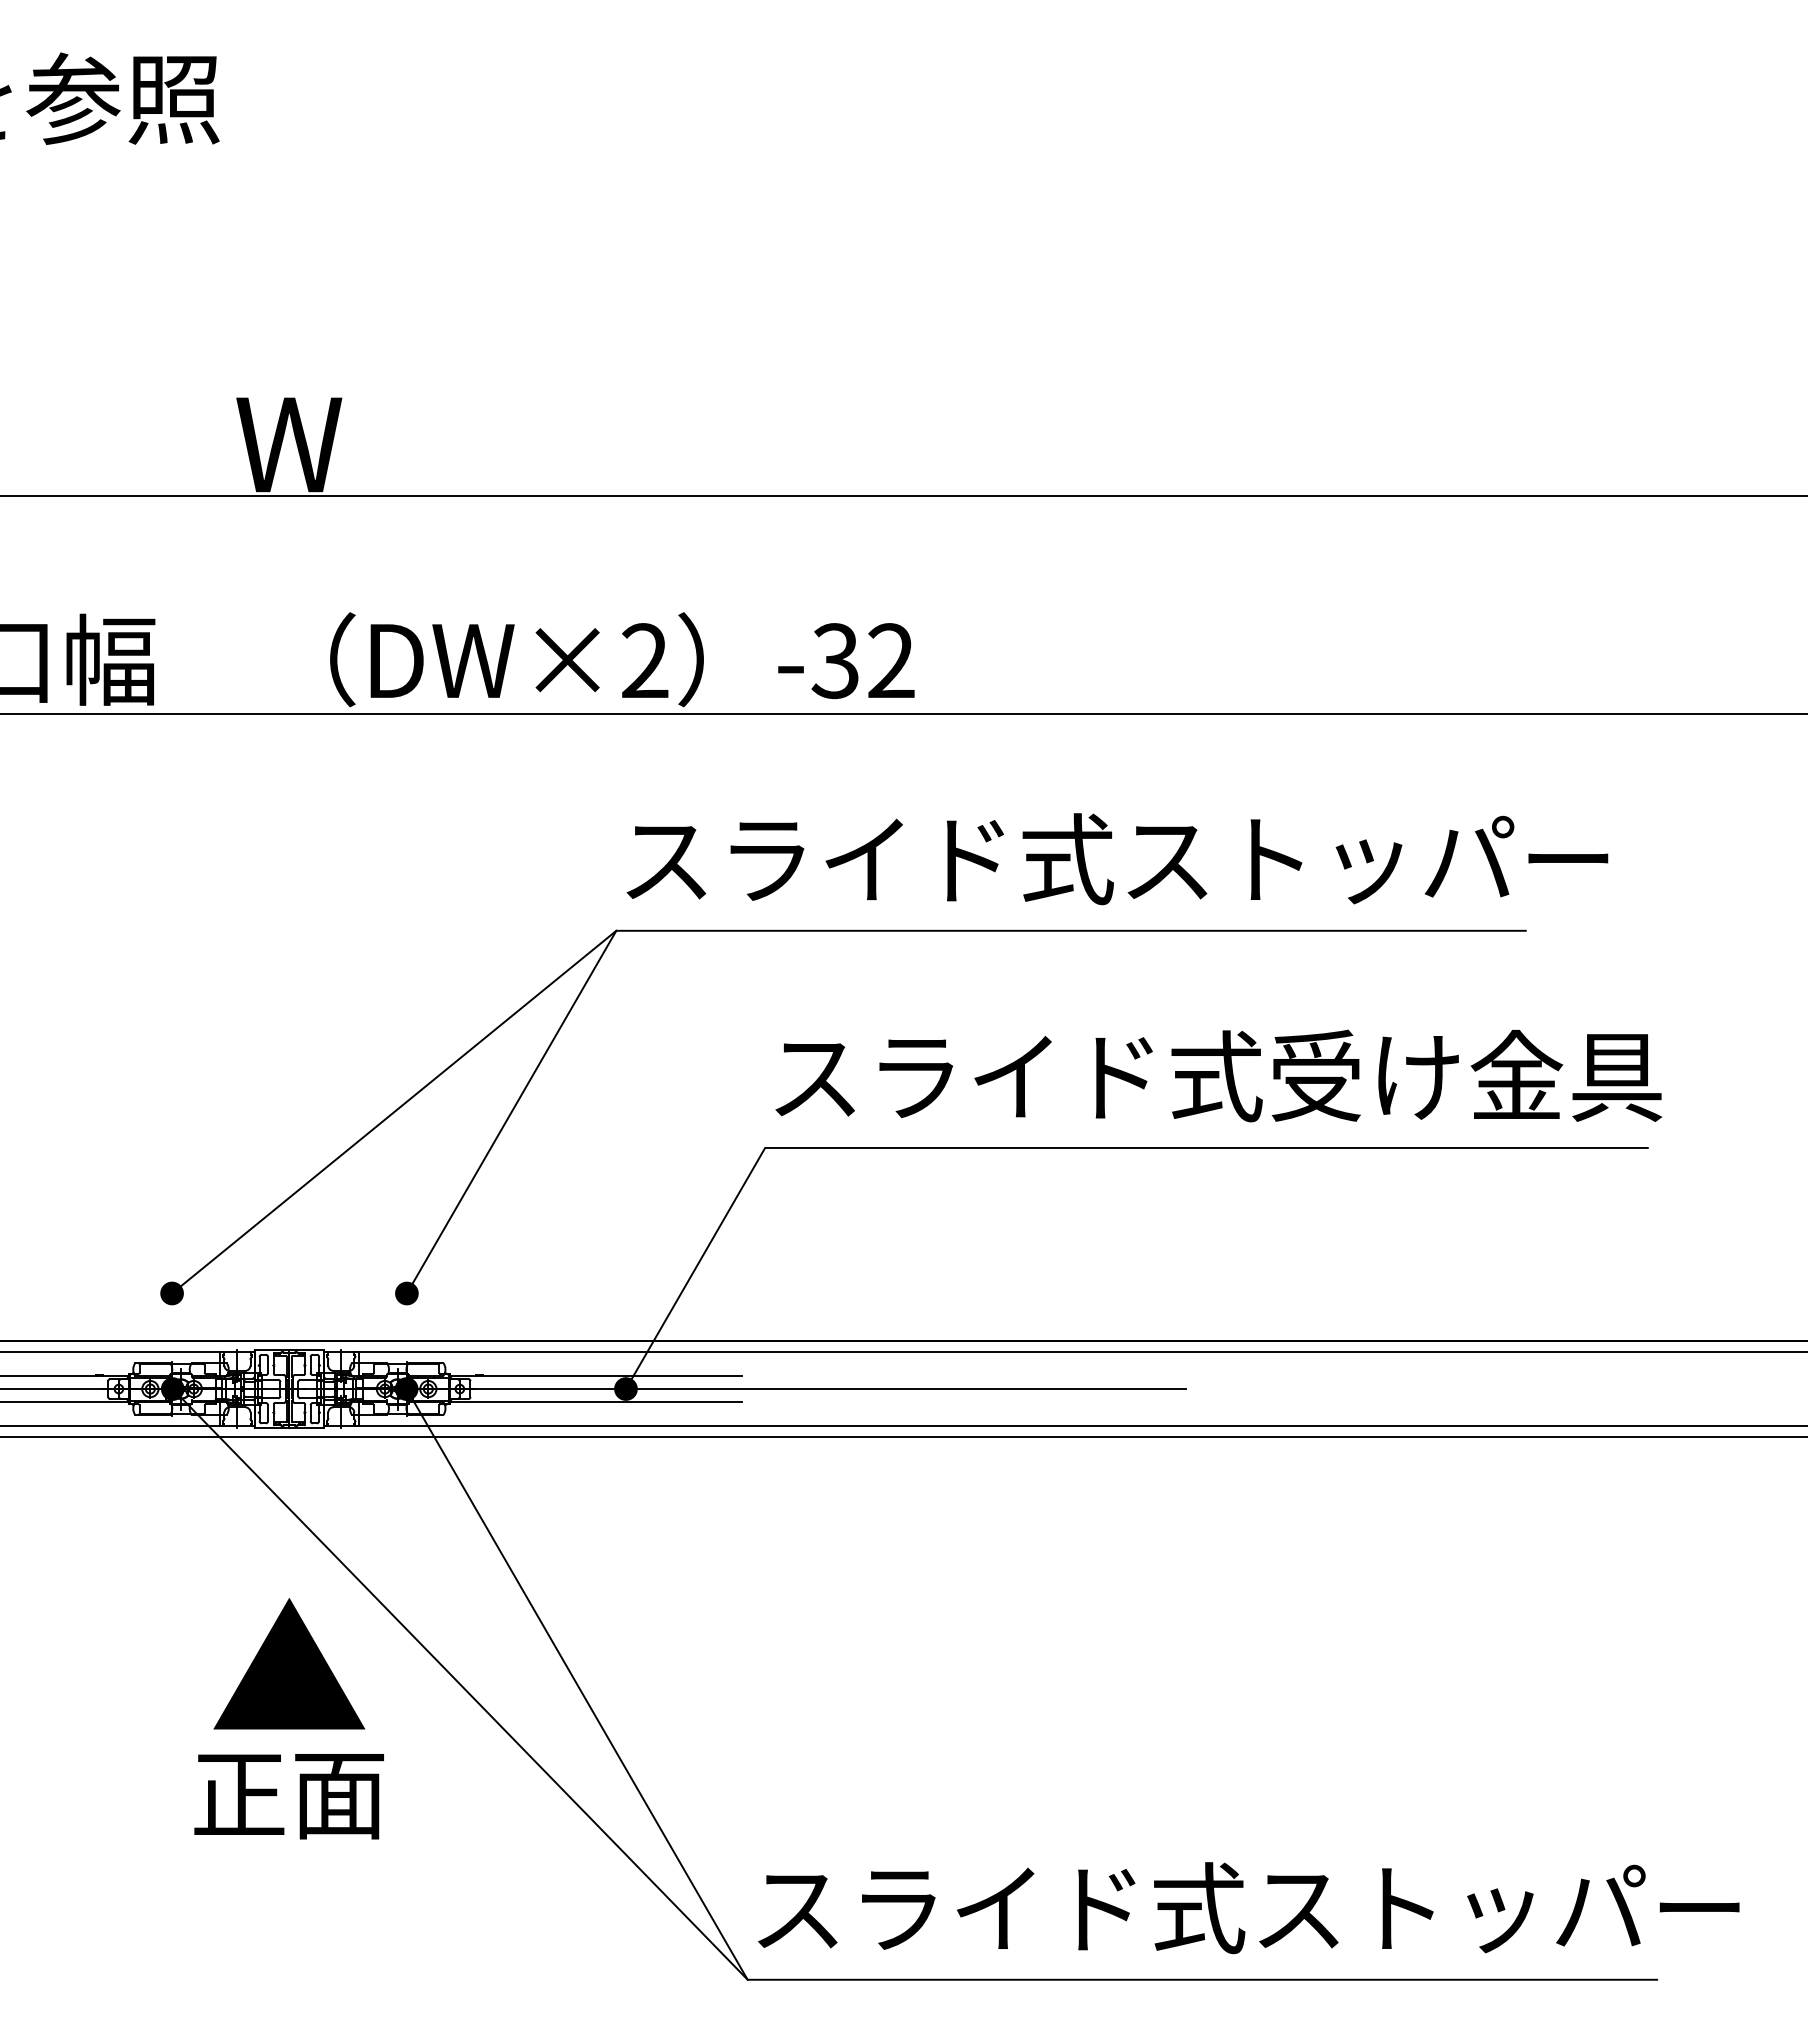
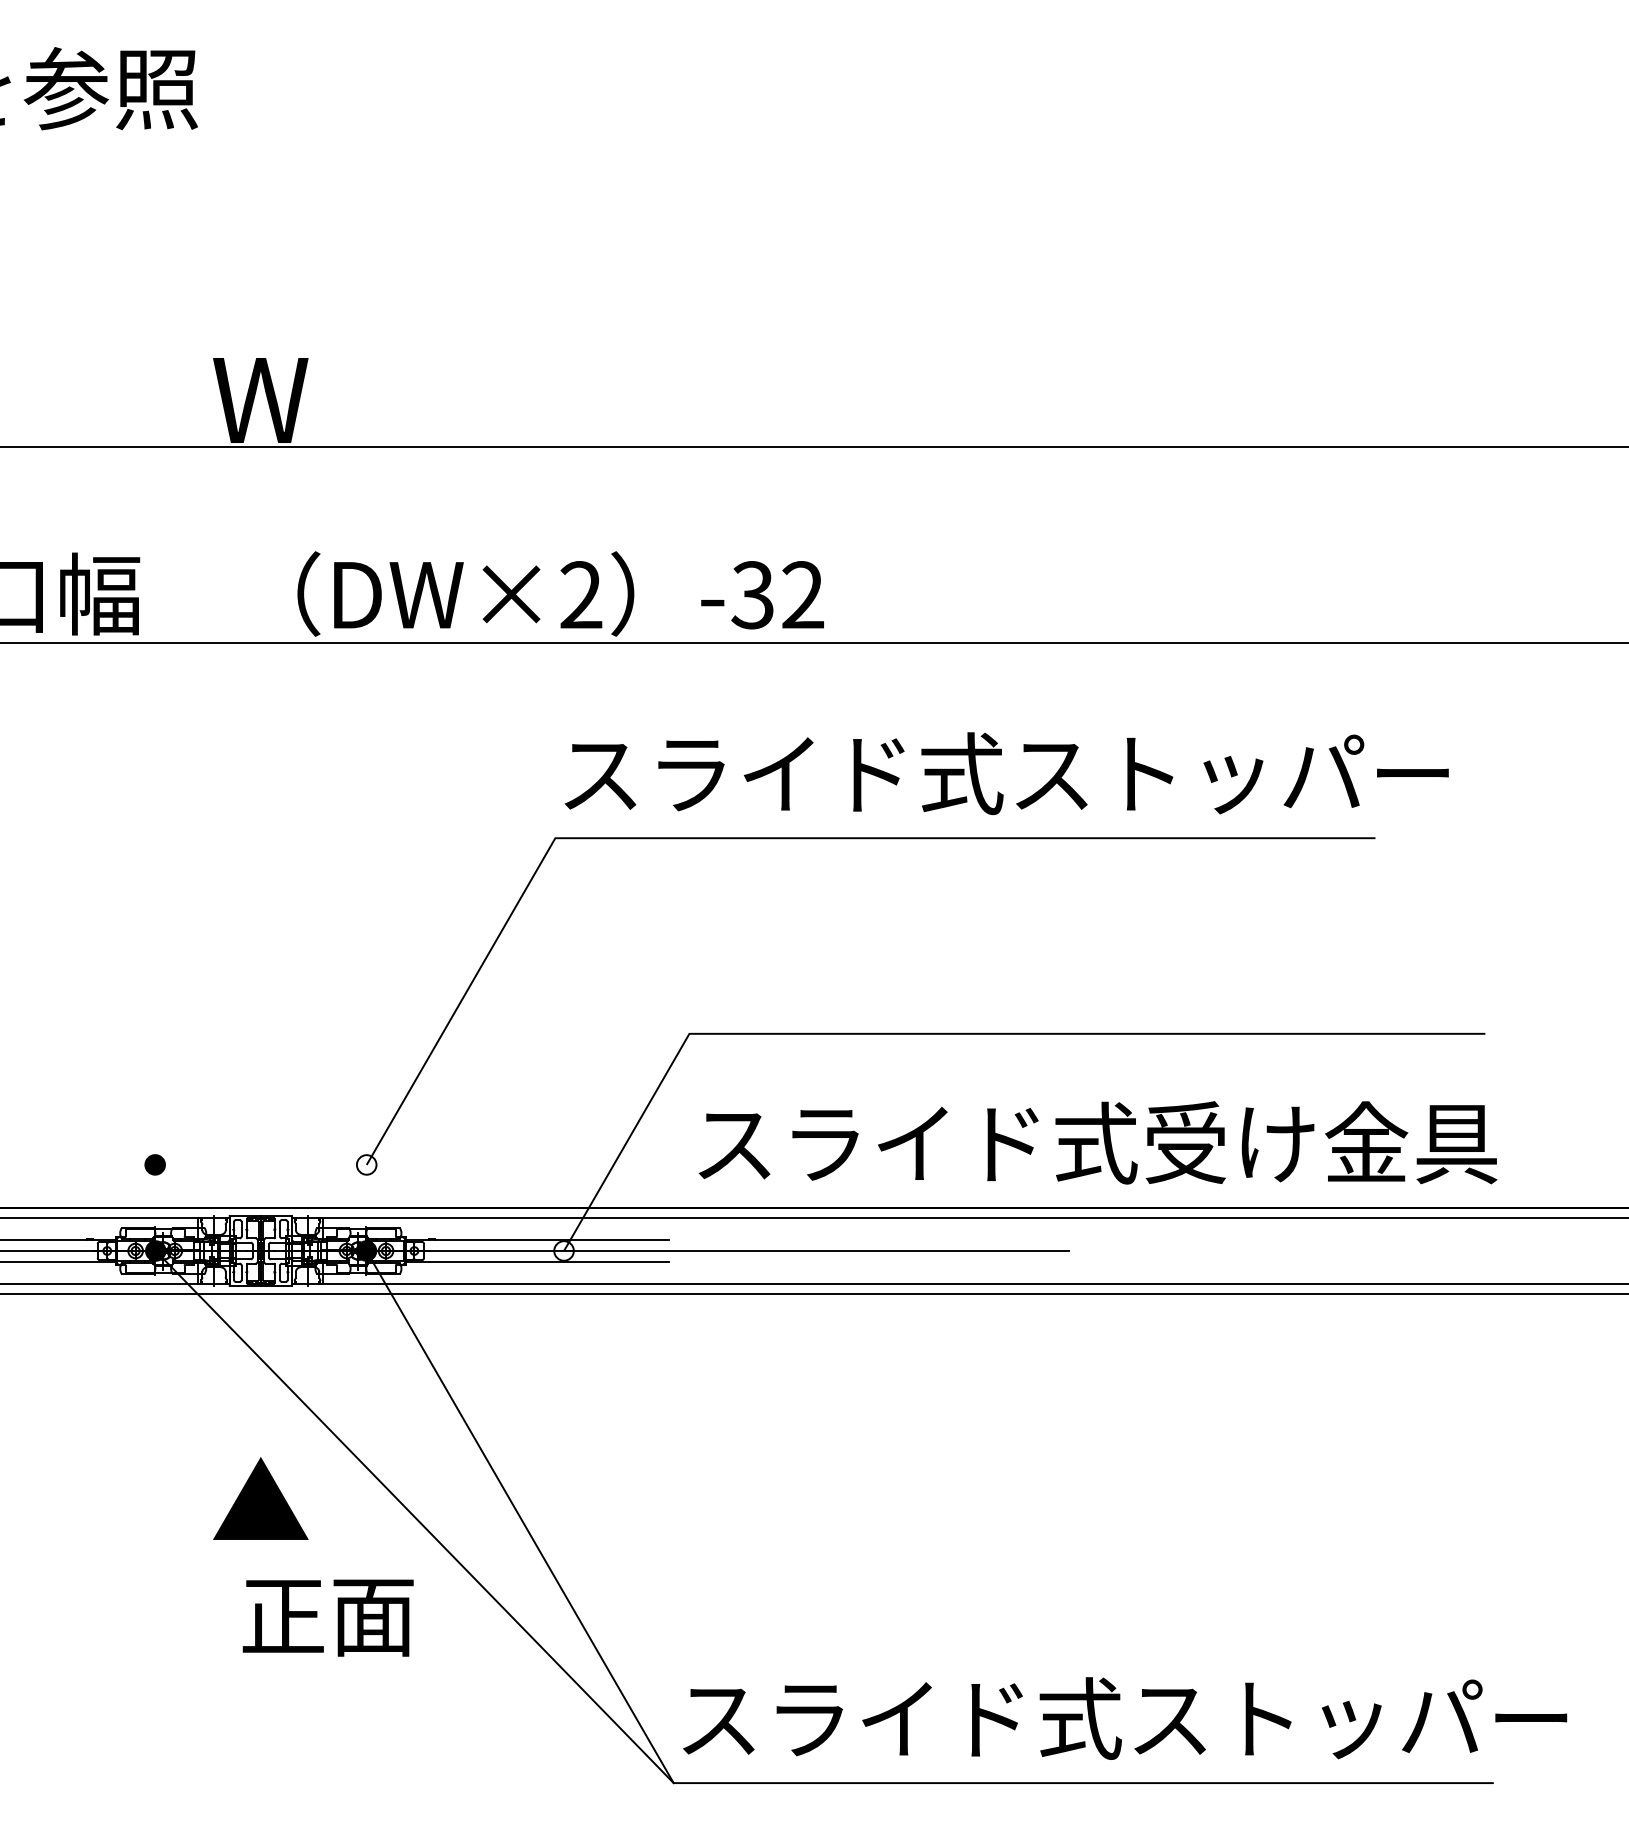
text: (1218, 1075) -> (1097, 1142), moved
line: (394, 1111) -> (355, 1000), removed
fill: (406, 1293) -> (366, 1164), removed
fill: (625, 1388) -> (563, 1250), removed
part: (289, 1663) -> (260, 1498), size x0.7
text: (288, 1796) -> (327, 1618), moved

